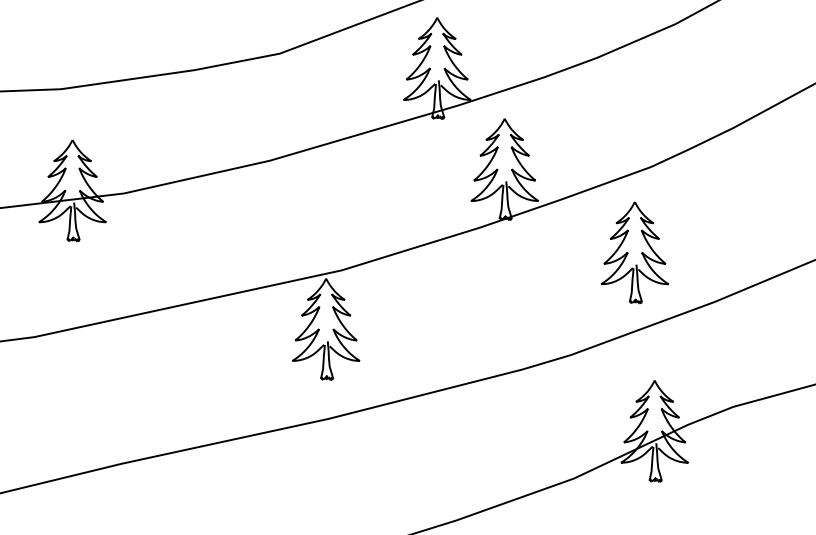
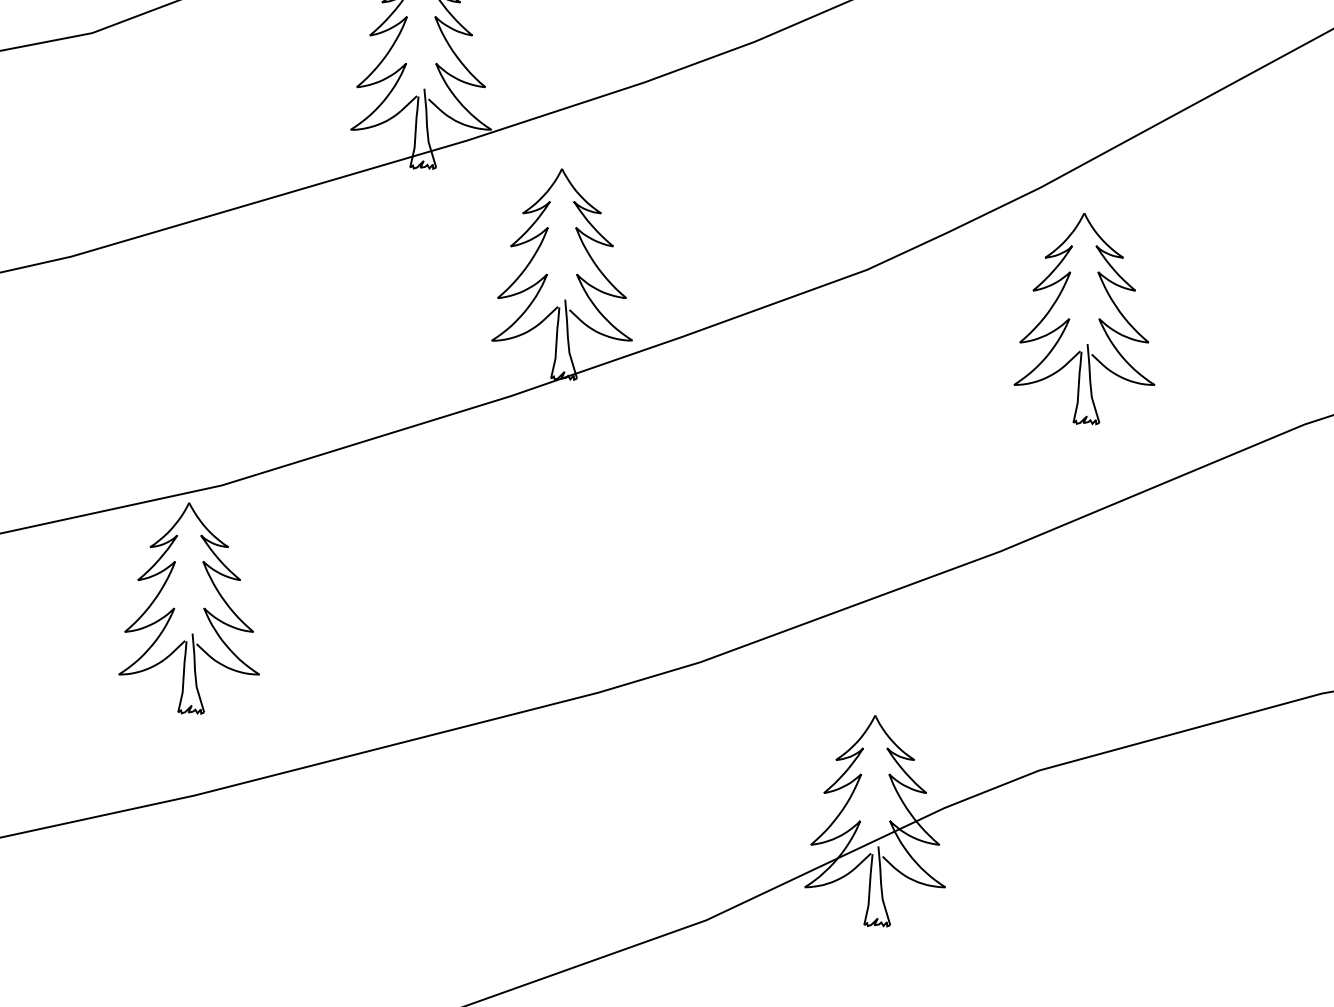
part: (634, 252) -> (1083, 318), moved

